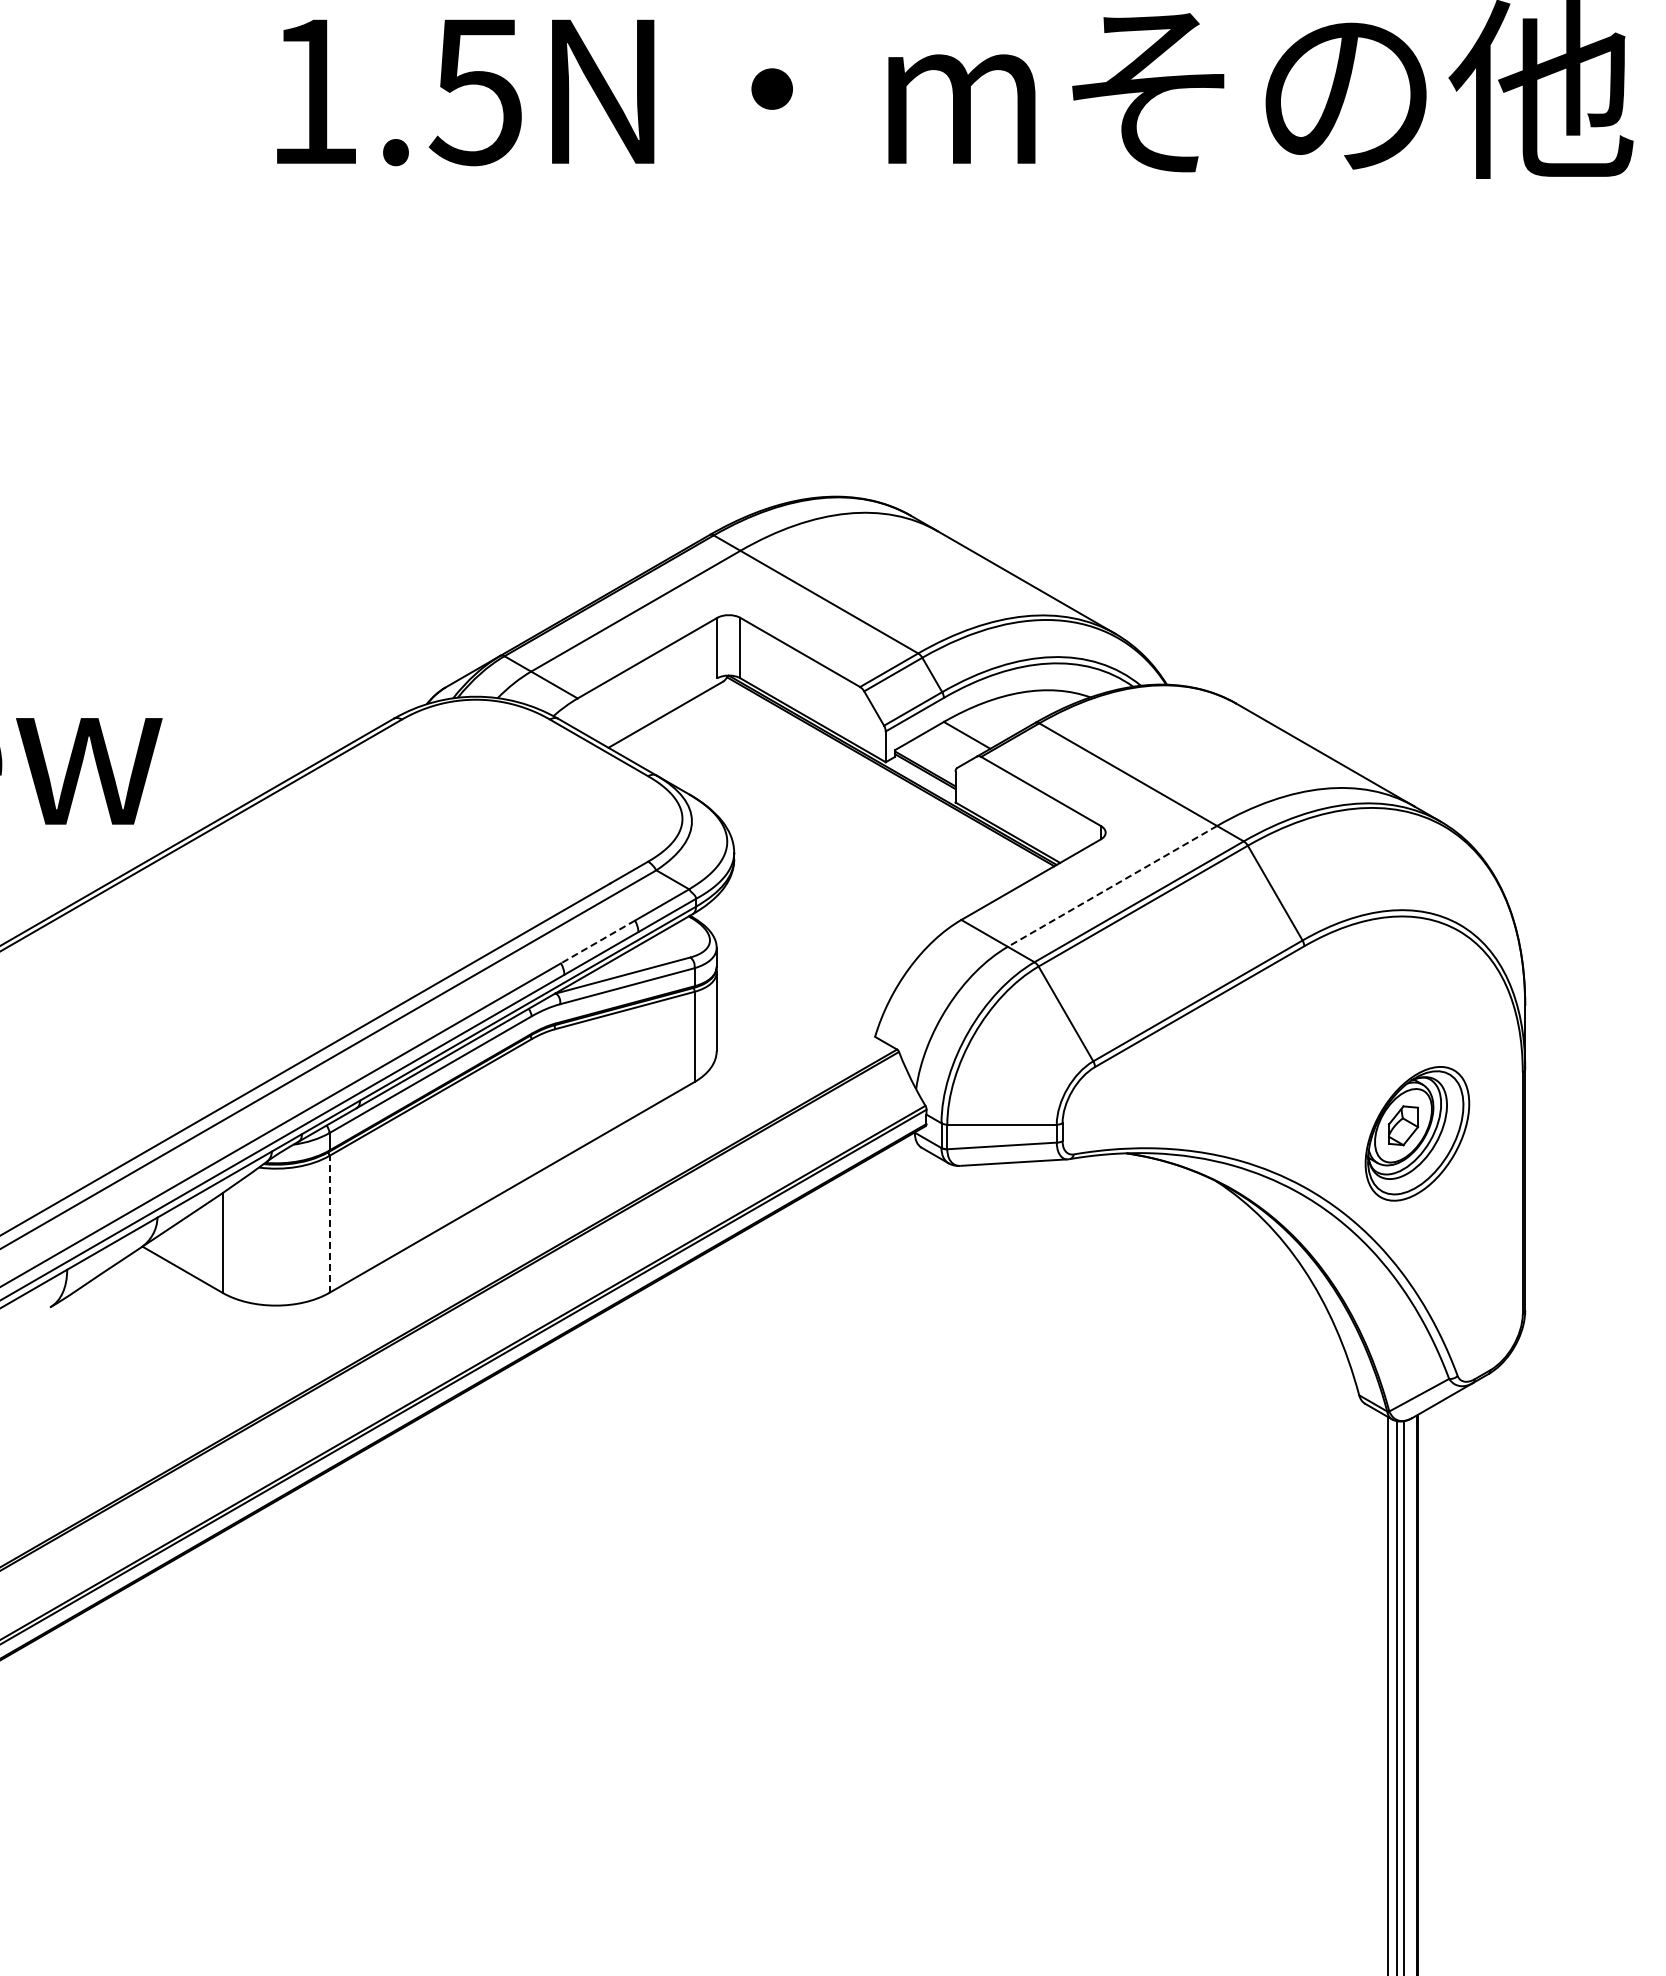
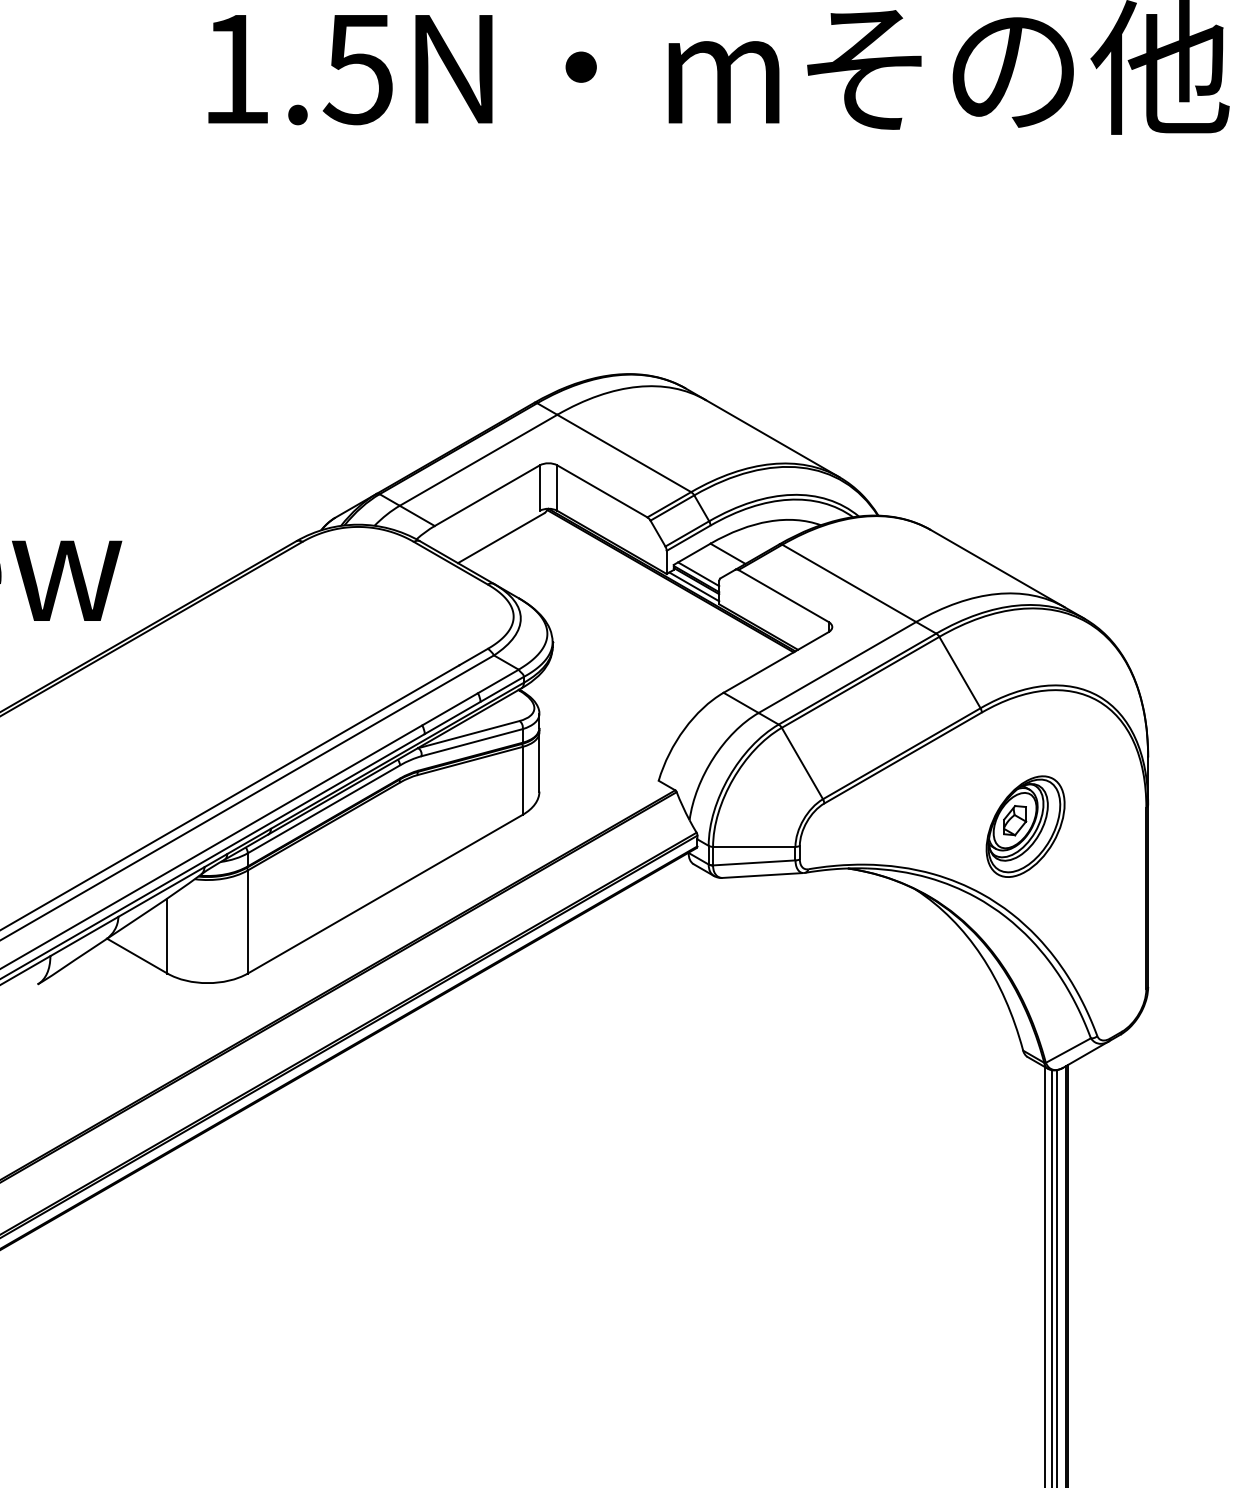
line: (927, 762) -> (698, 574), added
line: (922, 779) -> (694, 587), added
line: (1112, 886) -> (837, 667), dashed -> solid
line: (598, 942) -> (450, 709), dashed -> solid
part: (1417, 1133) -> (1025, 826), moved
line: (329, 1223) -> (247, 921), dashed -> solid

